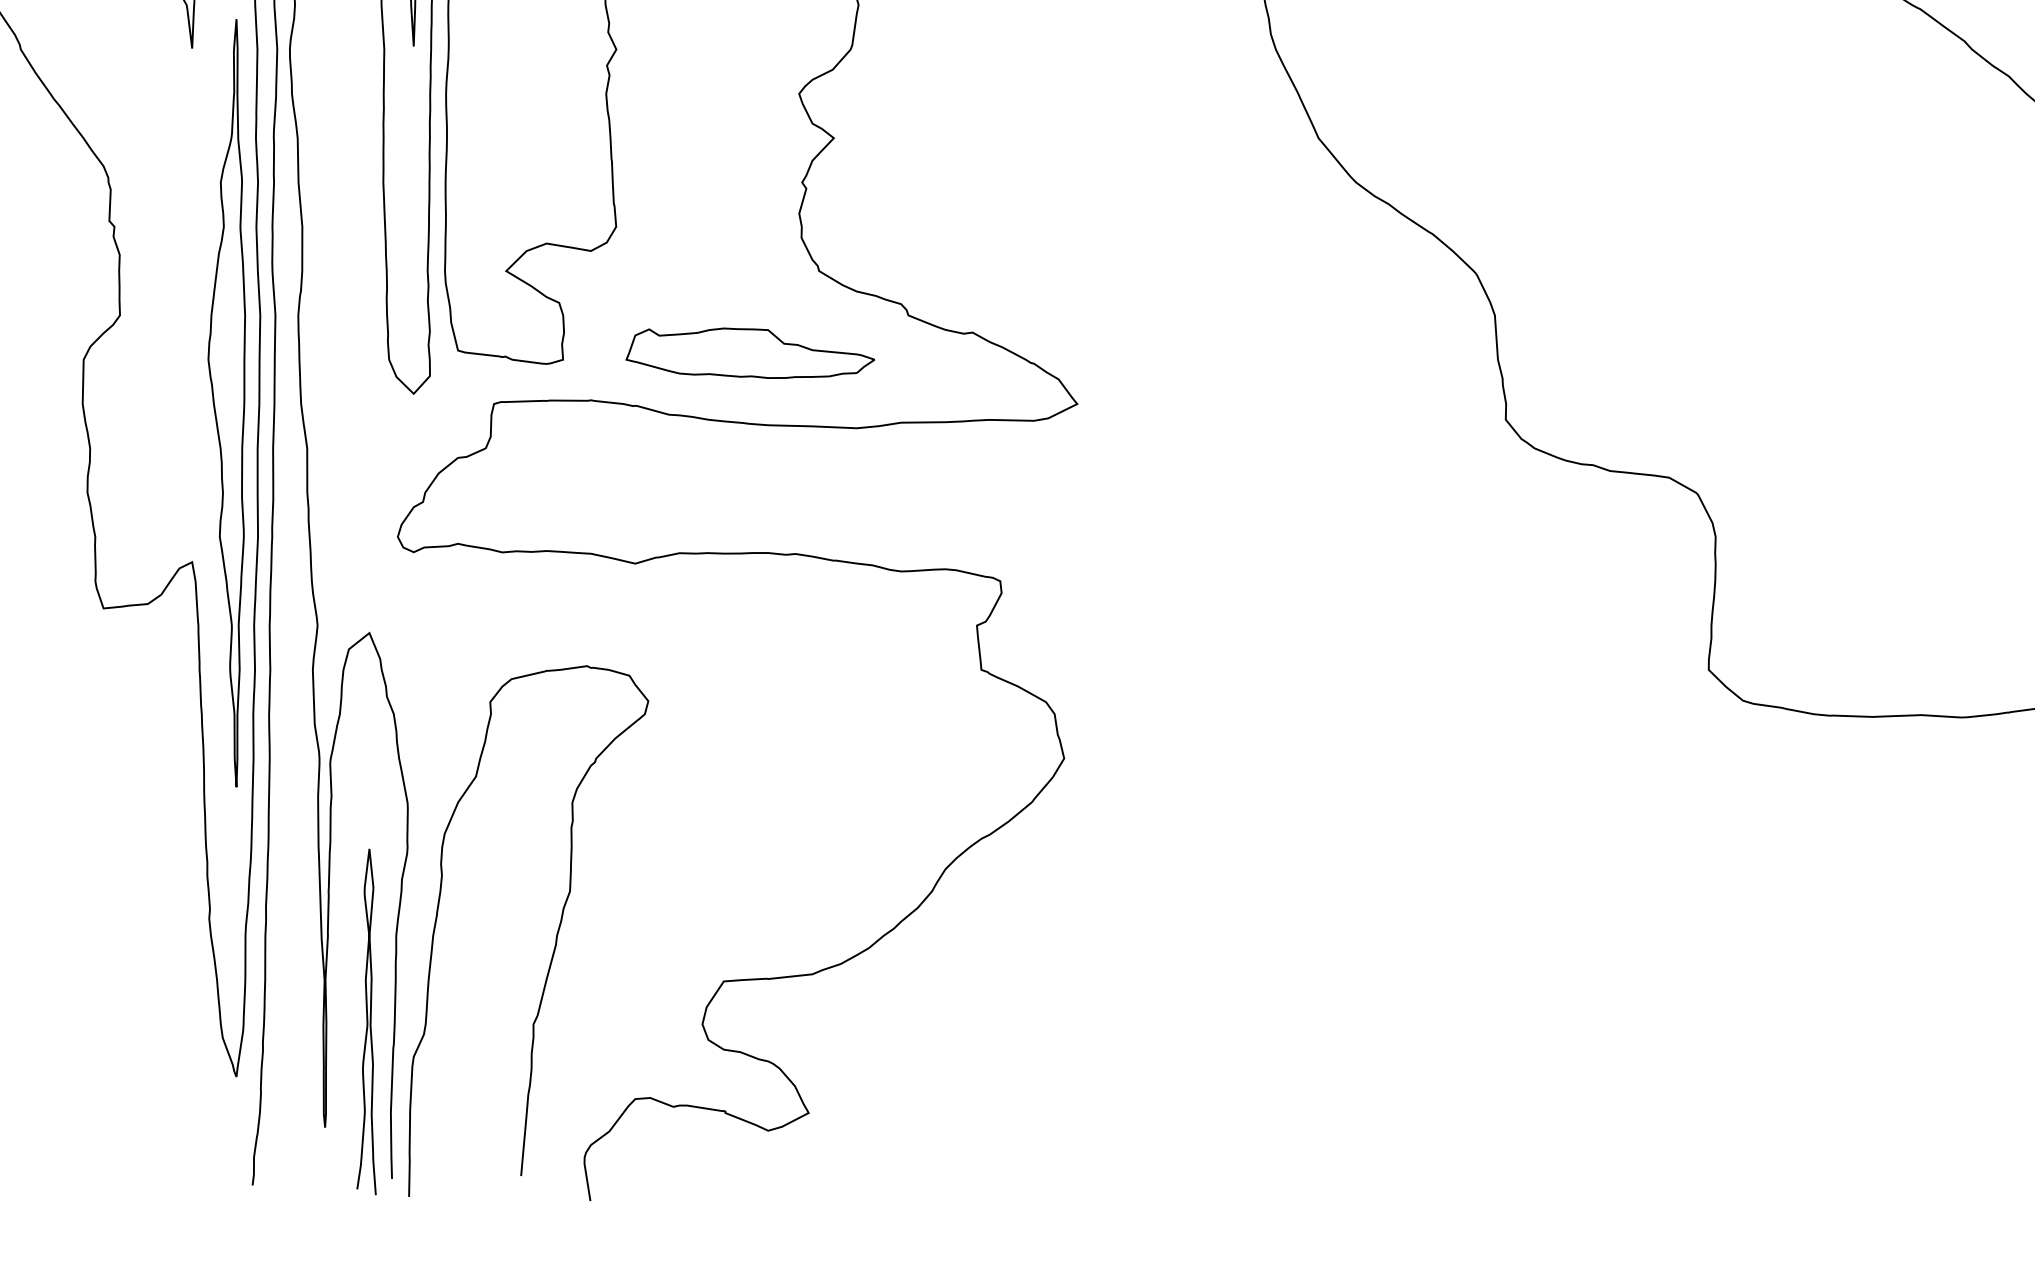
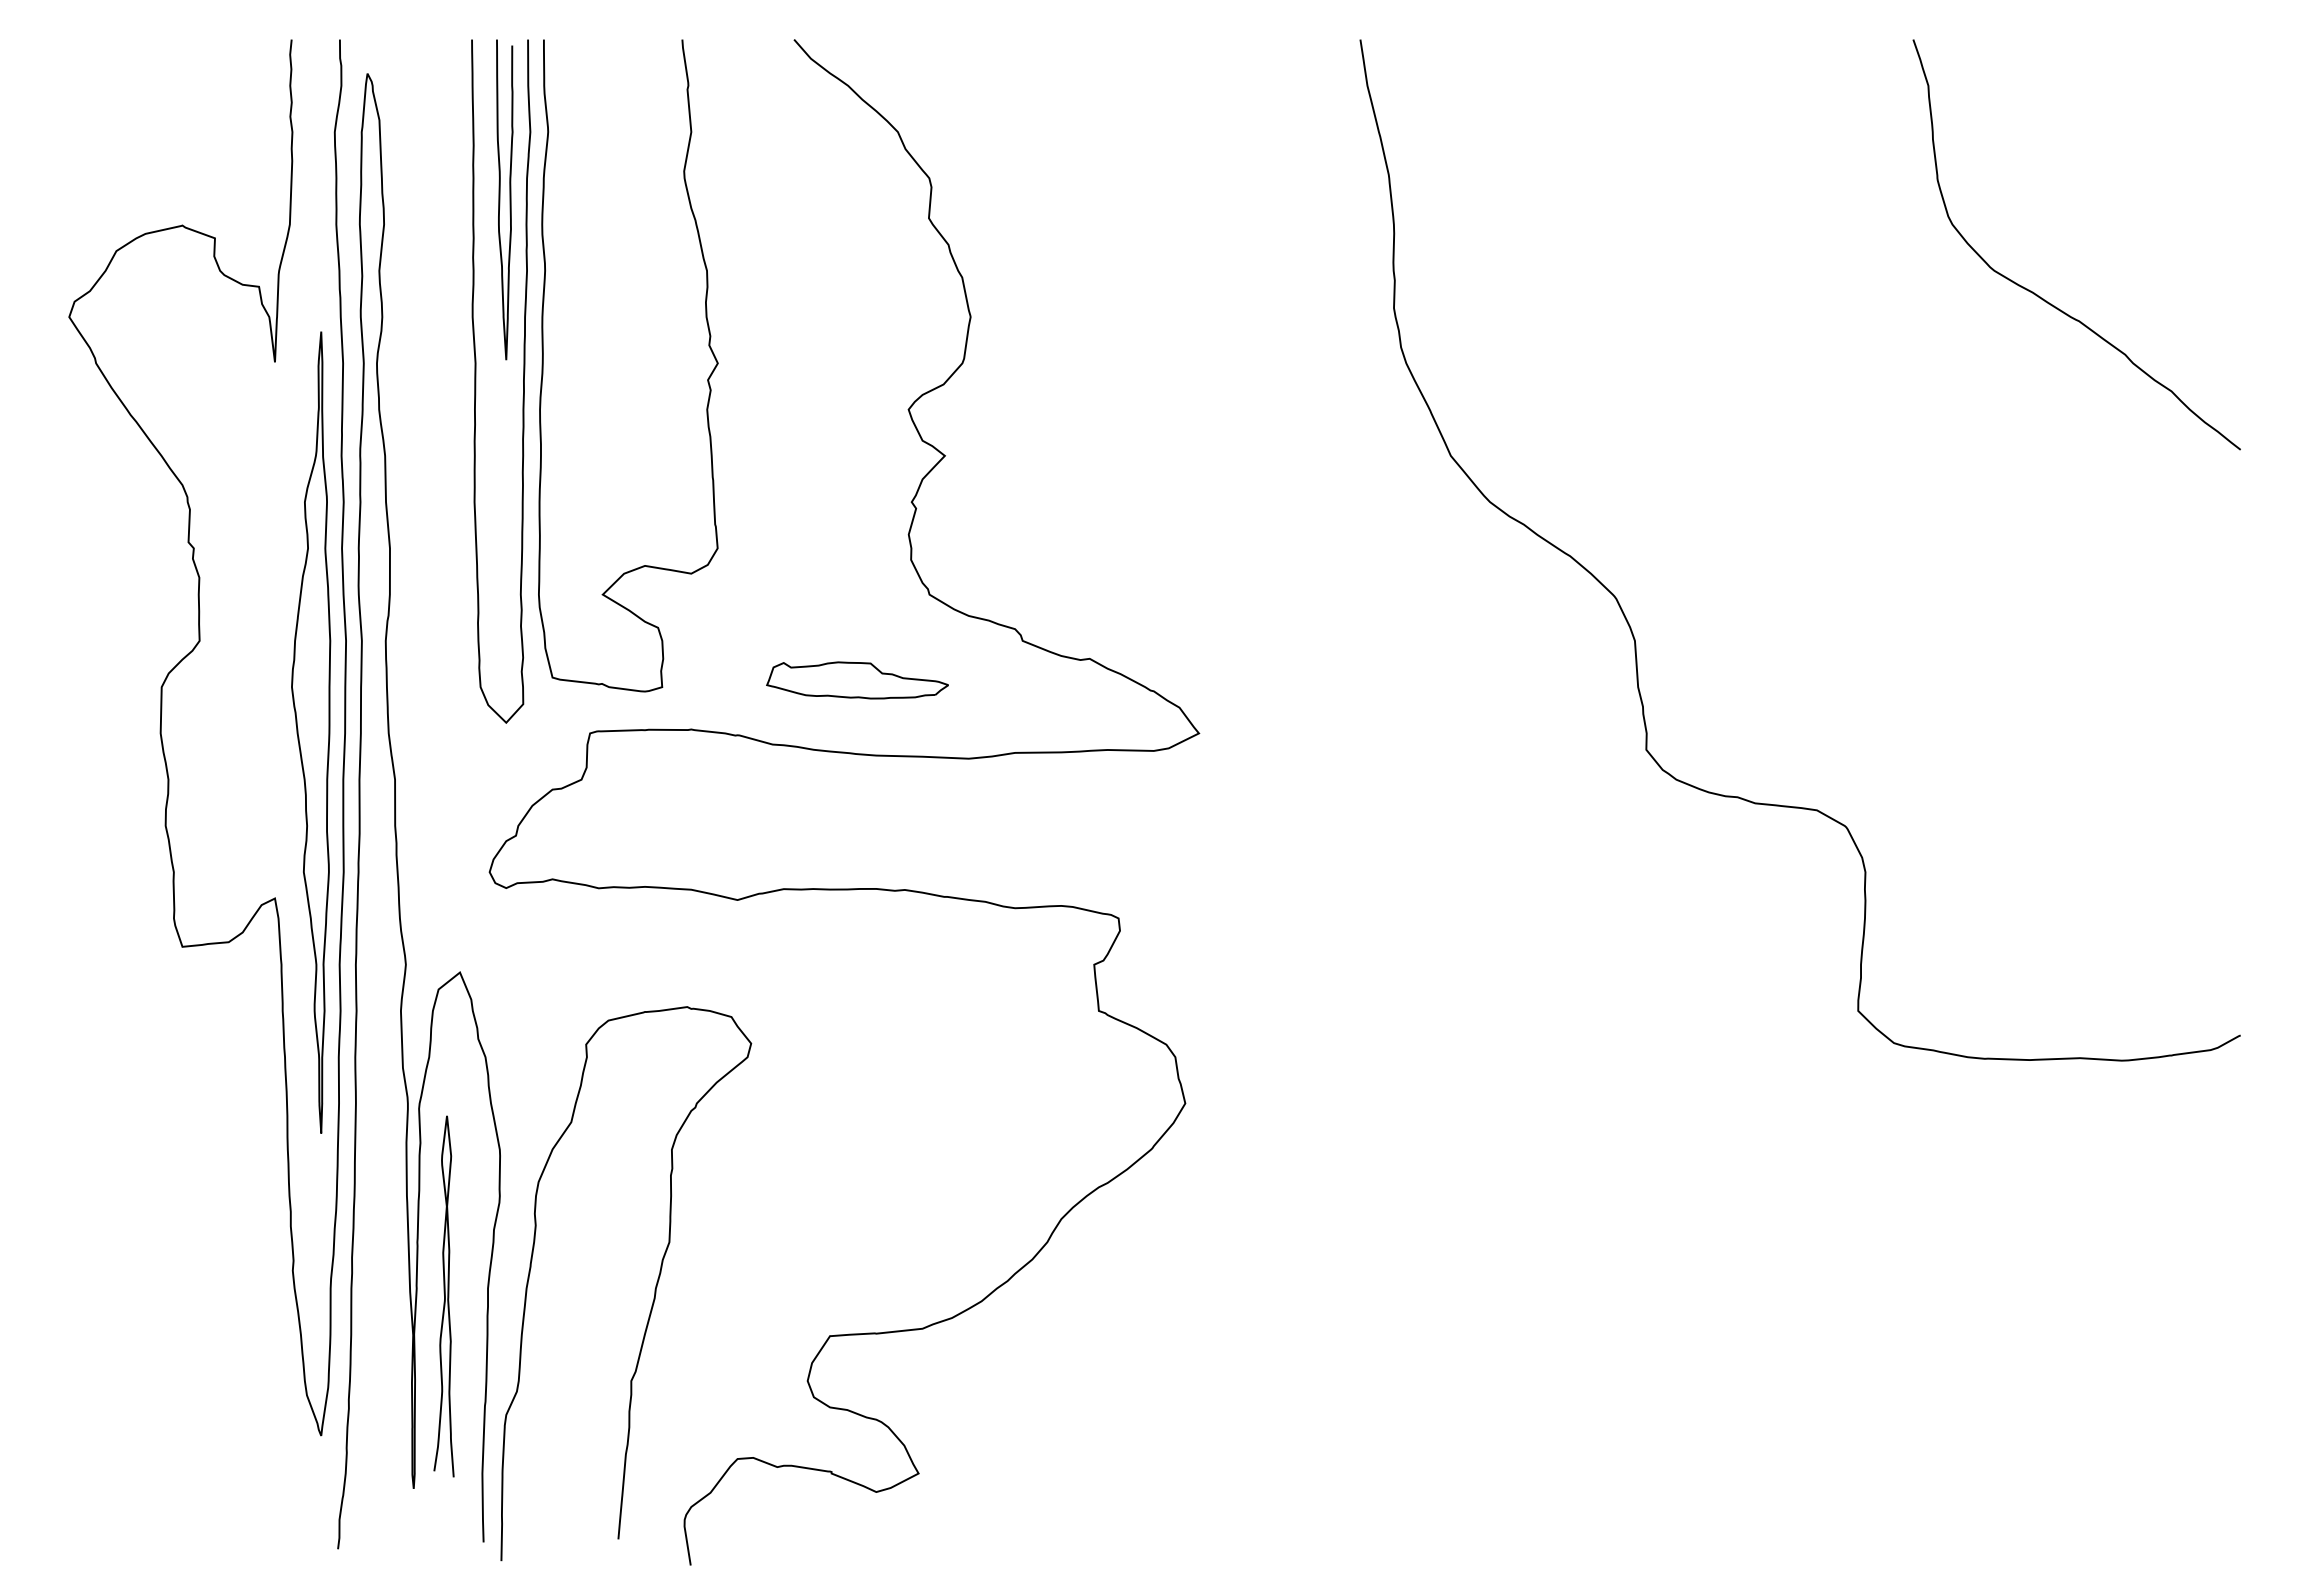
part: (750, 353) -> (857, 680), size x0.7
curve: (367, 1021) -> (444, 1296), moved

